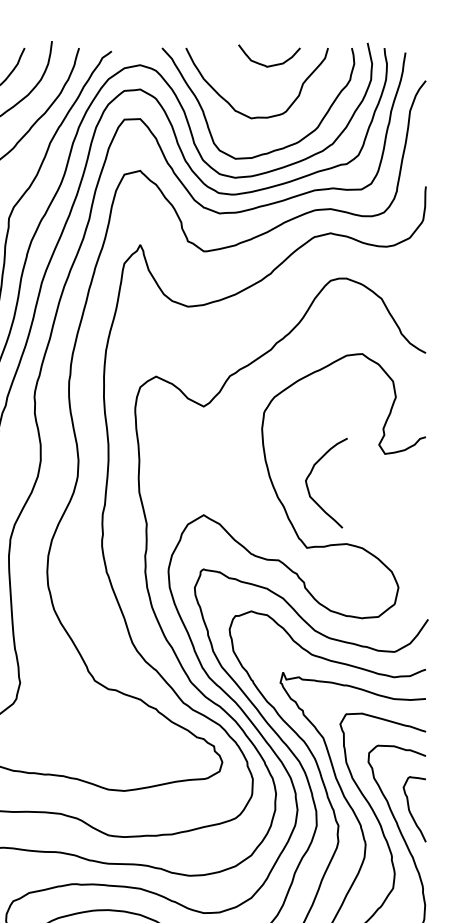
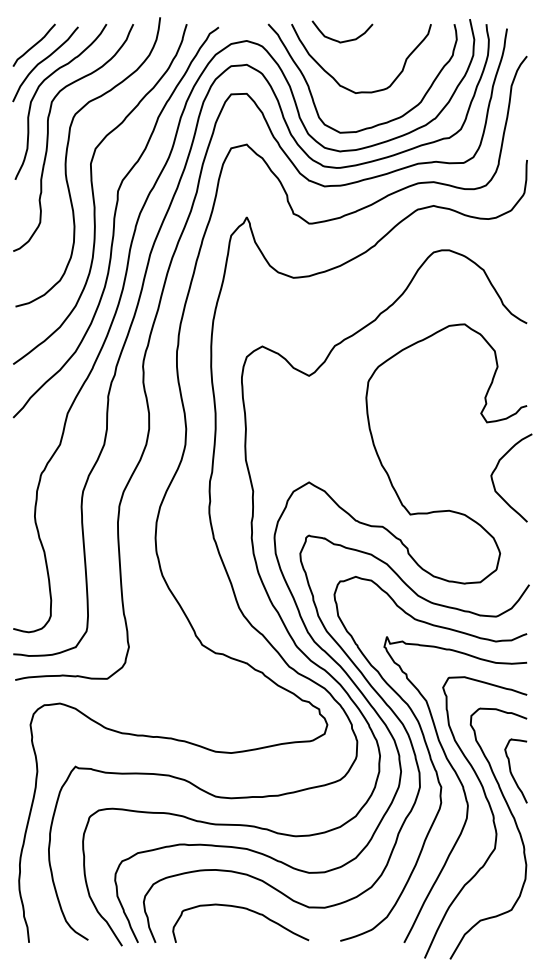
curve: (271, 64) -> (344, 40), moved
curve: (311, 474) -> (496, 469), moved

